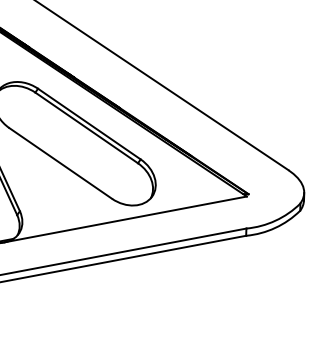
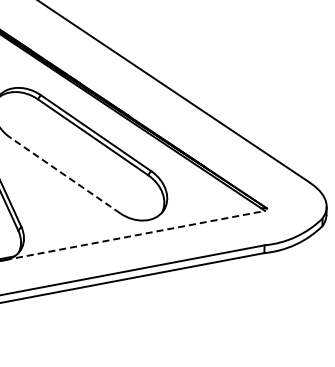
line: (61, 163) -> (65, 175), solid -> dashed
line: (126, 219) -> (135, 235), solid -> dashed

